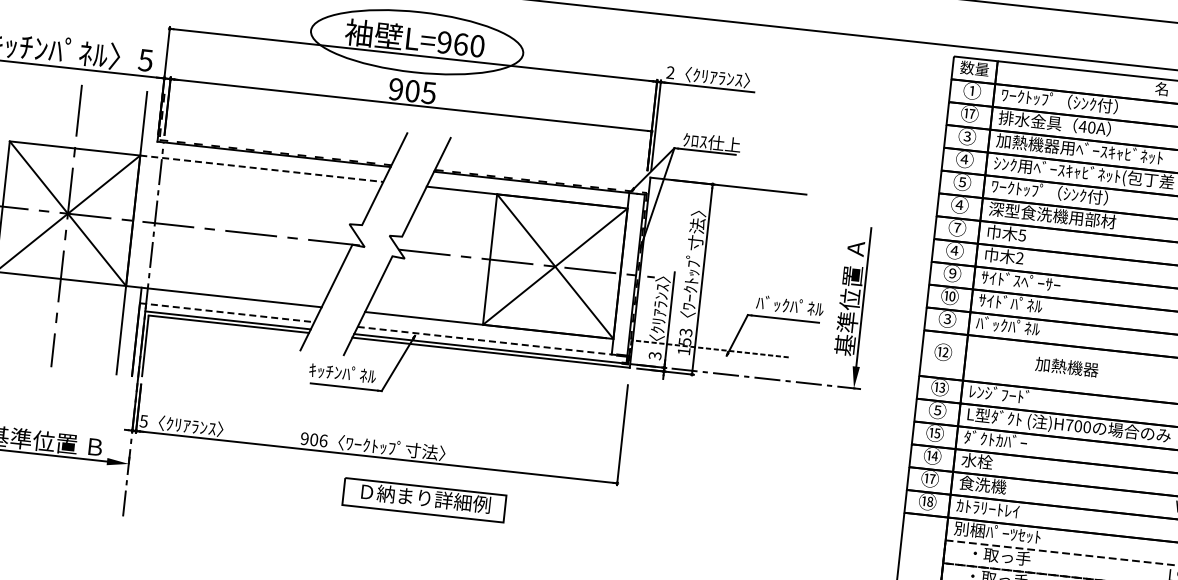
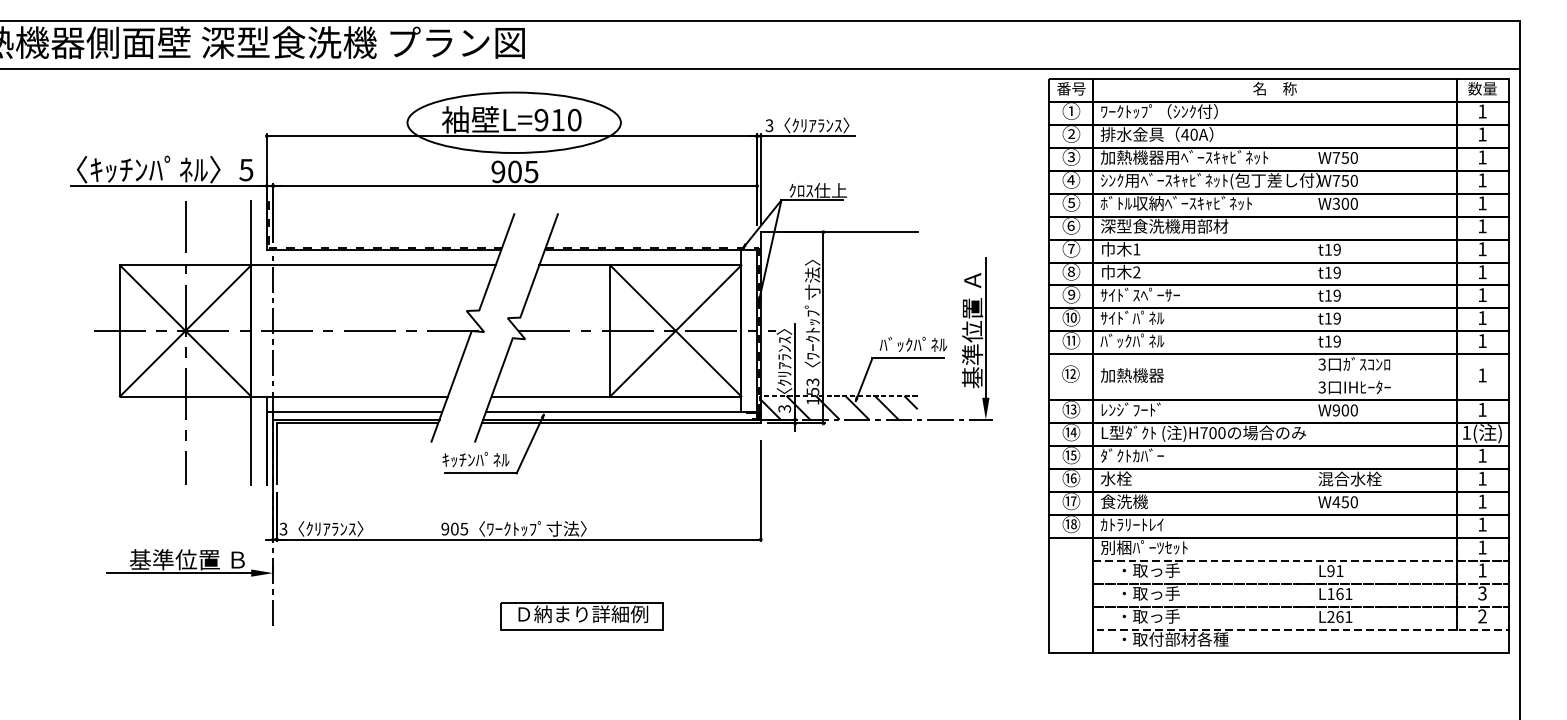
text: (461, 43) -> (558, 119), L=960 -> L=910
text: (974, 68) -> (1071, 88), 数量 -> 番号
text: (670, 73) -> (769, 126), 2 -> 3
text: (970, 113) -> (1071, 133), ⑰ -> ②
line: (261, 168) -> (373, 265), dashed -> solid
text: (1065, 192) -> (1175, 202), ﾜｰｸﾄｯﾌﾟ（ｼﾝｸ付） -> ﾎﾞﾄﾙ収納ﾍﾞｰｽｷｬﾋﾞﾈｯﾄ
text: (959, 204) -> (1070, 225), ④ -> ⑥
text: (1022, 235) -> (1136, 249), 5 -> 1
text: (954, 250) -> (1070, 271), ④ -> ⑧
line: (227, 313) -> (354, 412), dashed -> solid
text: (946, 318) -> (1070, 340), ③ -> ⑪
line: (492, 341) -> (621, 412), dashed -> solid
hatch: (708, 360) -> (838, 407), added
text: (1067, 367) -> (1132, 375), moved
text: (937, 410) -> (1071, 432), ⑤ -> ⑭
text: (143, 420) -> (283, 528), 5 -> 3
text: (323, 440) -> (464, 528), 906 -> 905
text: (934, 456) -> (1073, 478), ⑭ -> ⑯
part: (423, 500) -> (581, 616), moved

